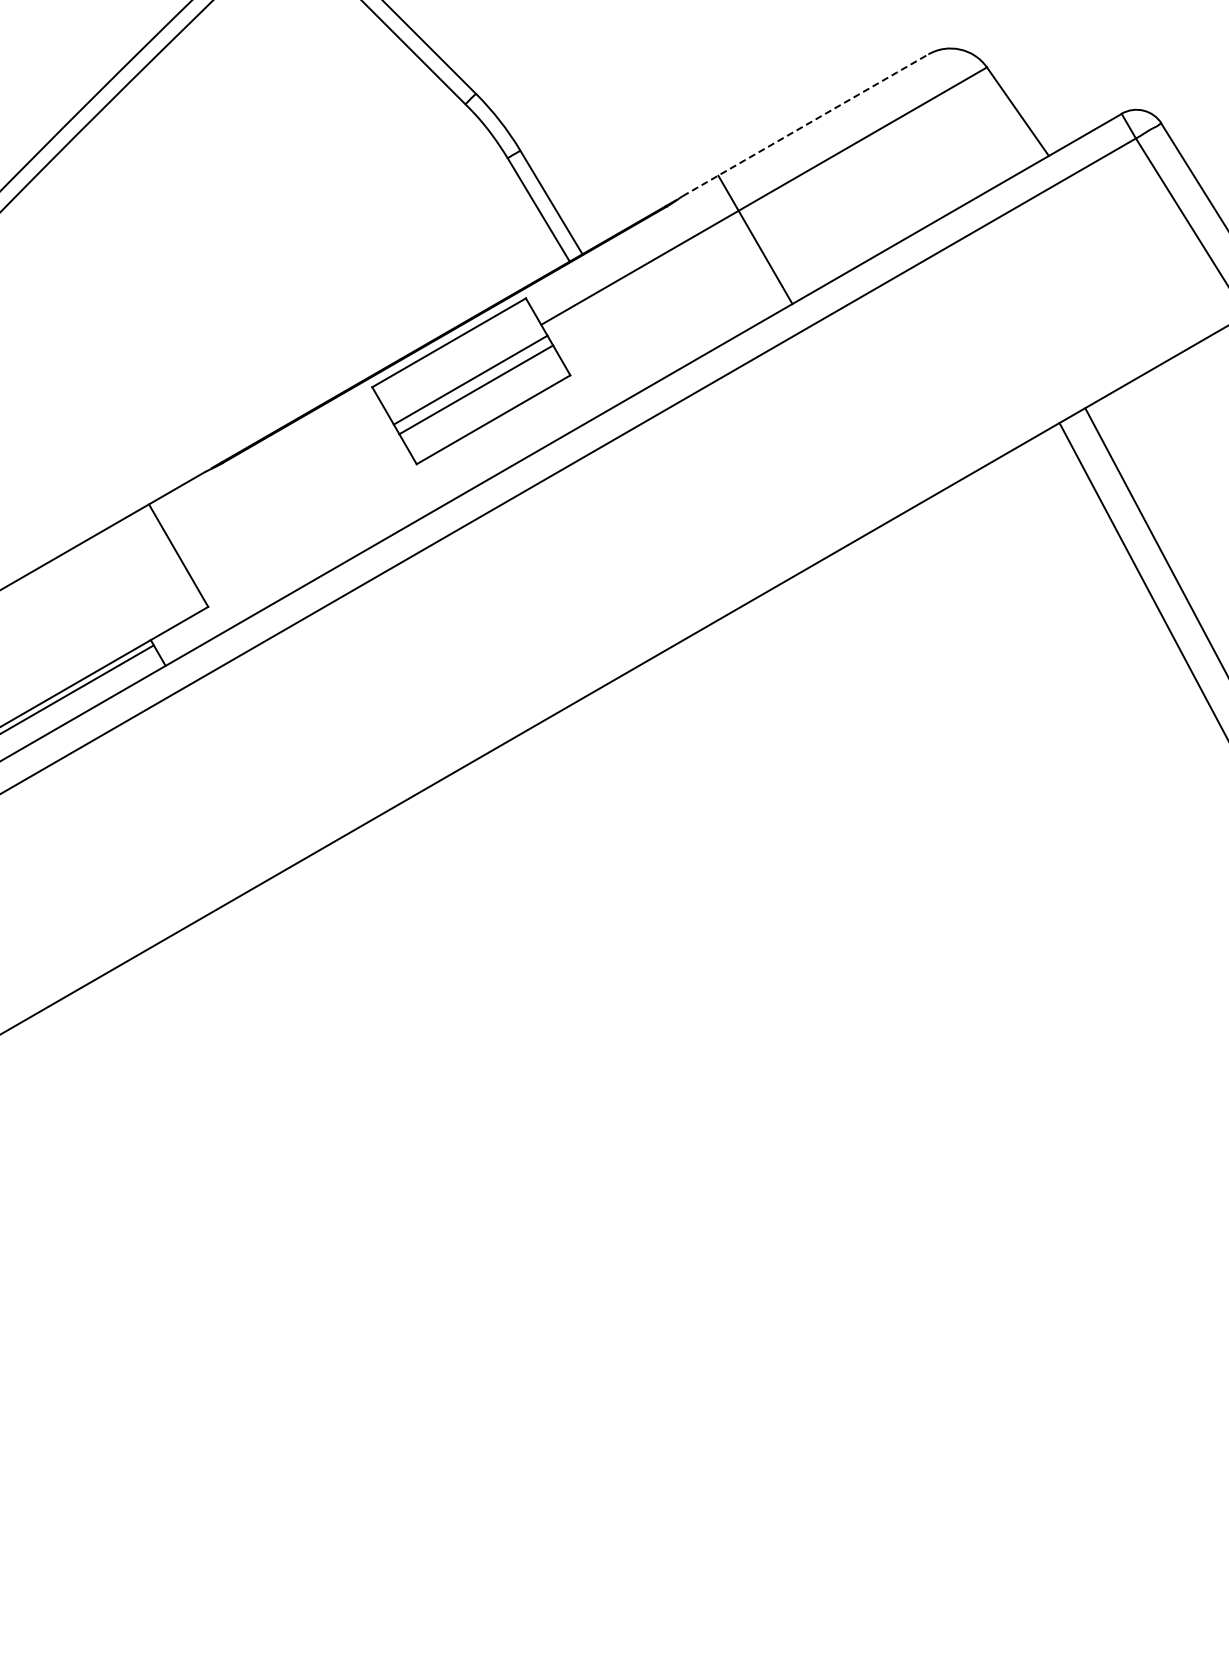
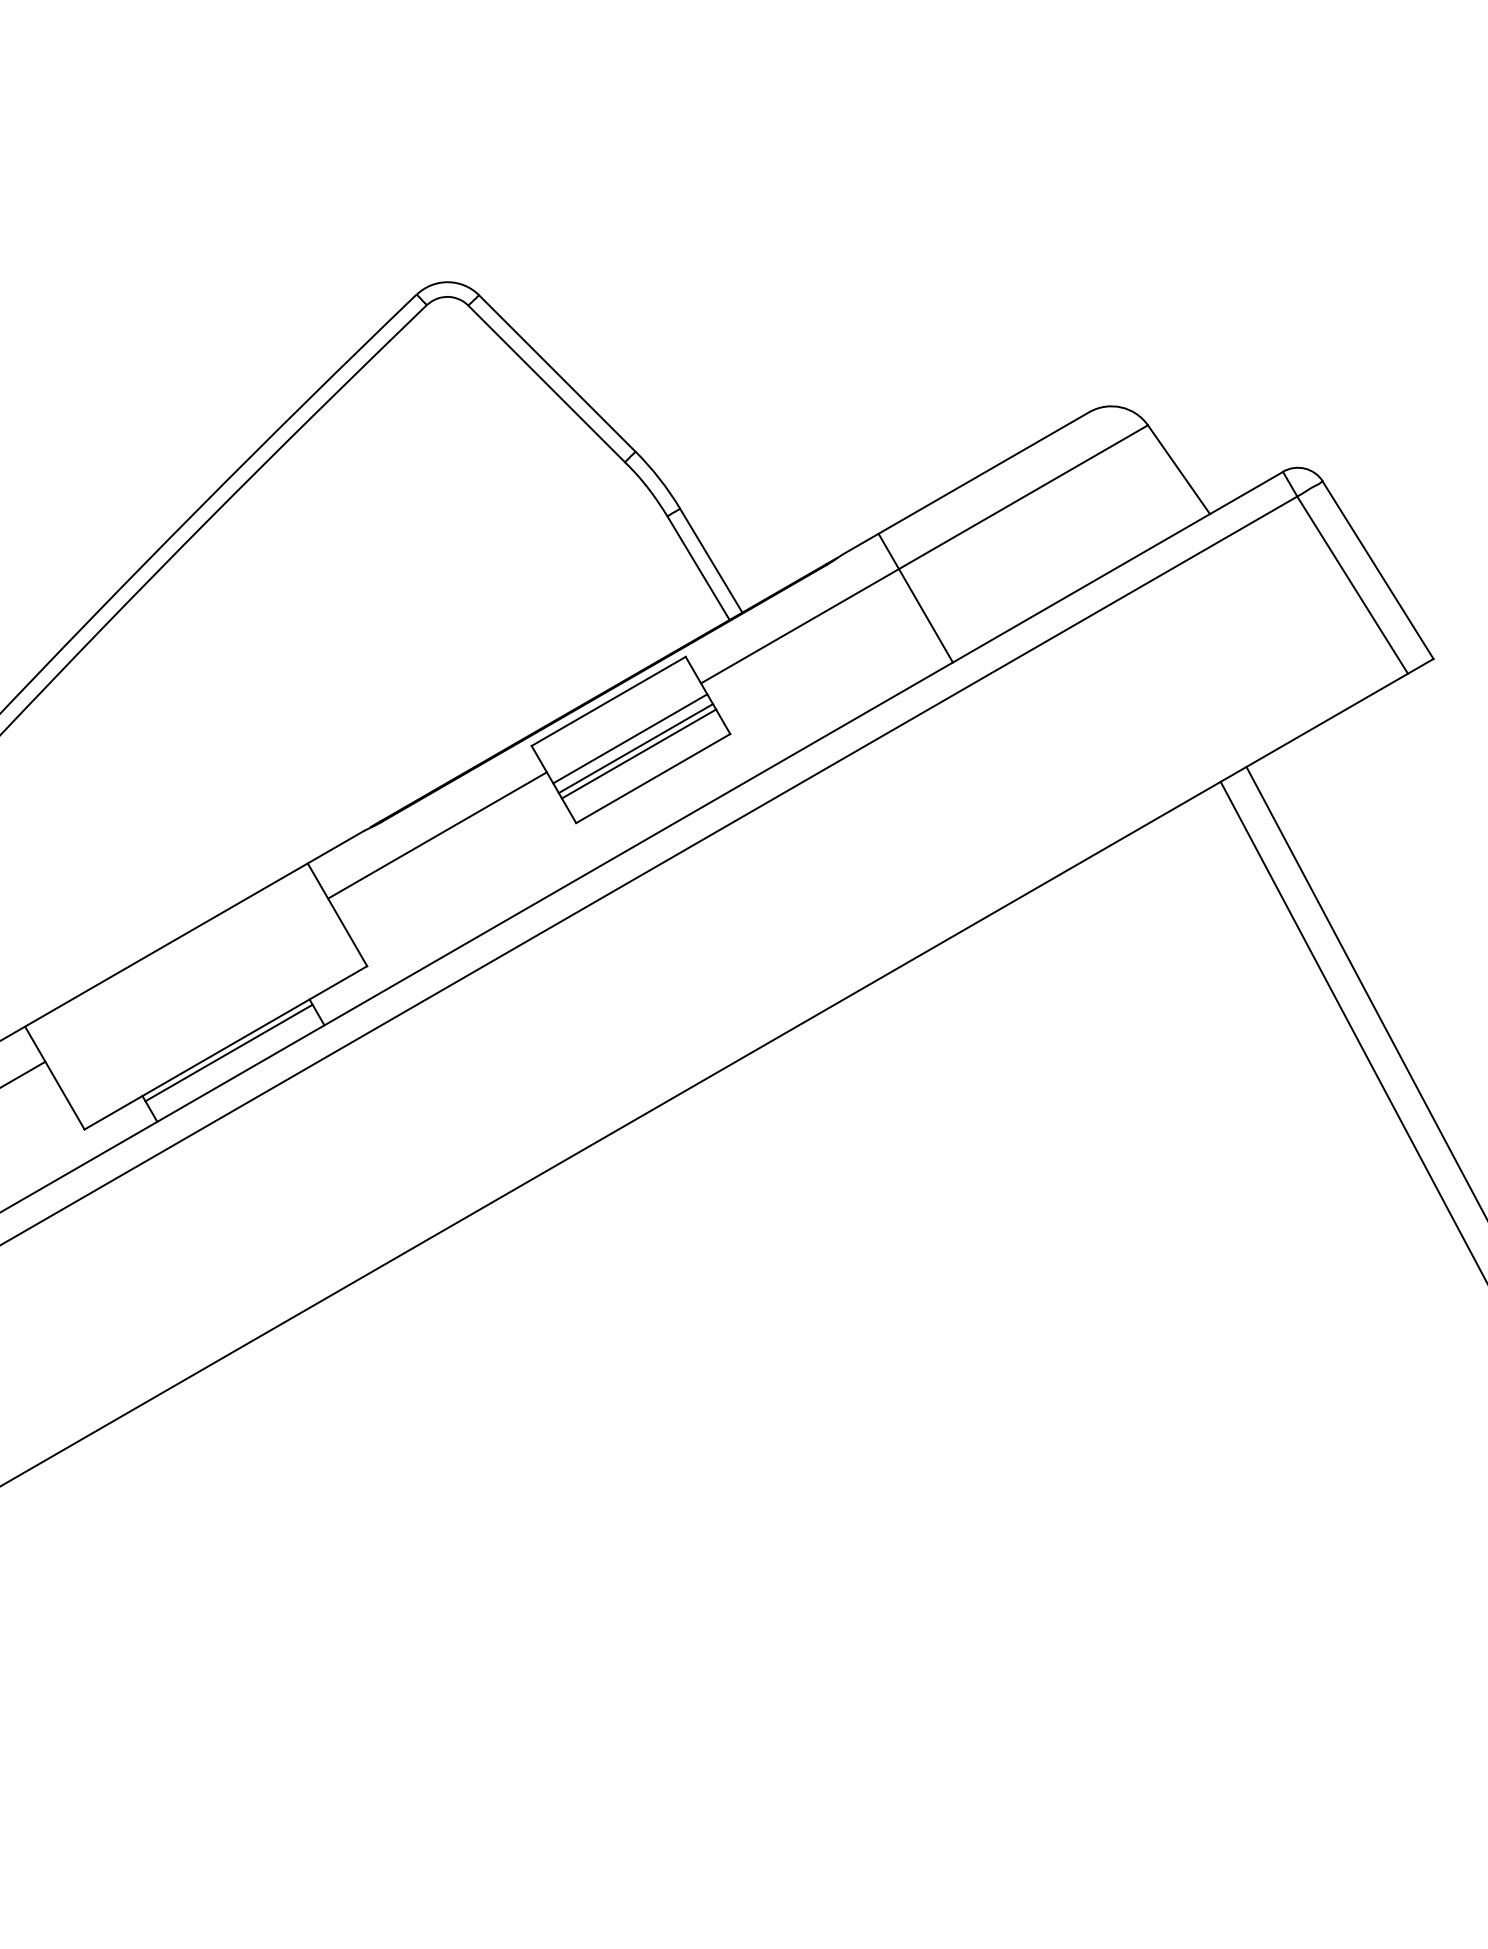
line: (806, 125) -> (966, 483), dashed -> solid
line: (478, 394) -> (638, 753), added
line: (278, 476) -> (437, 835), added

